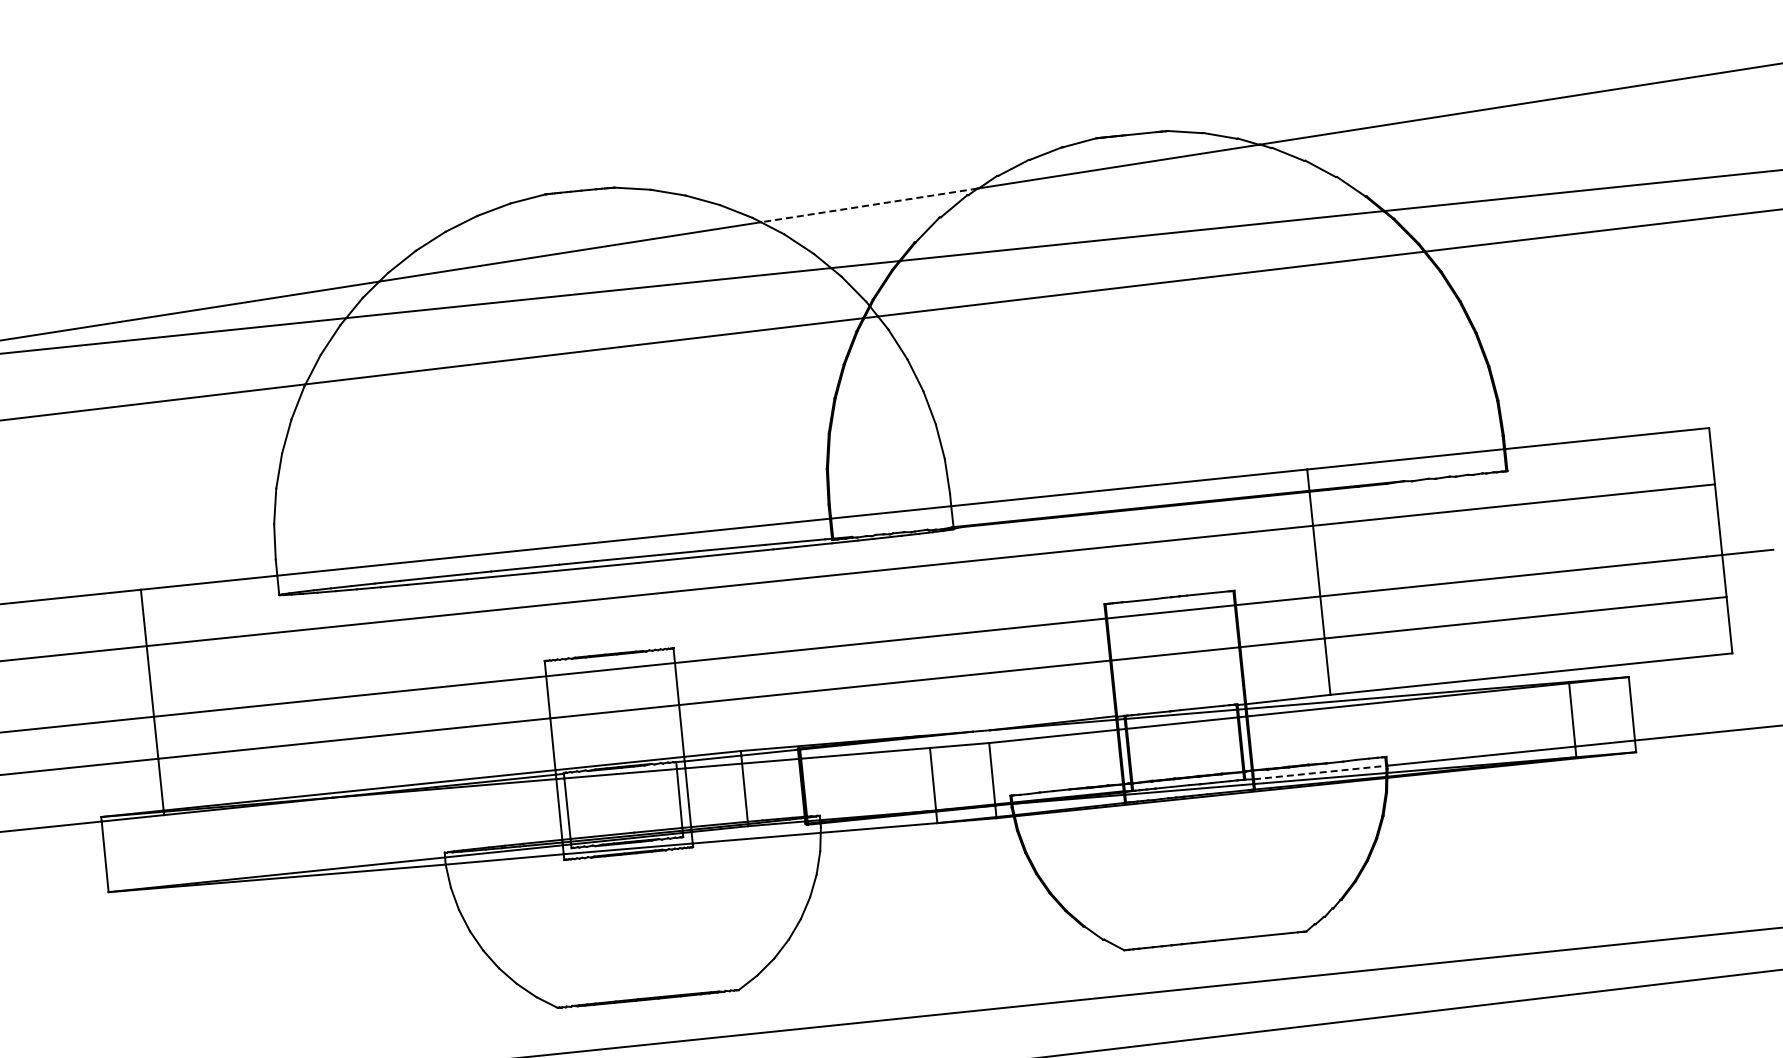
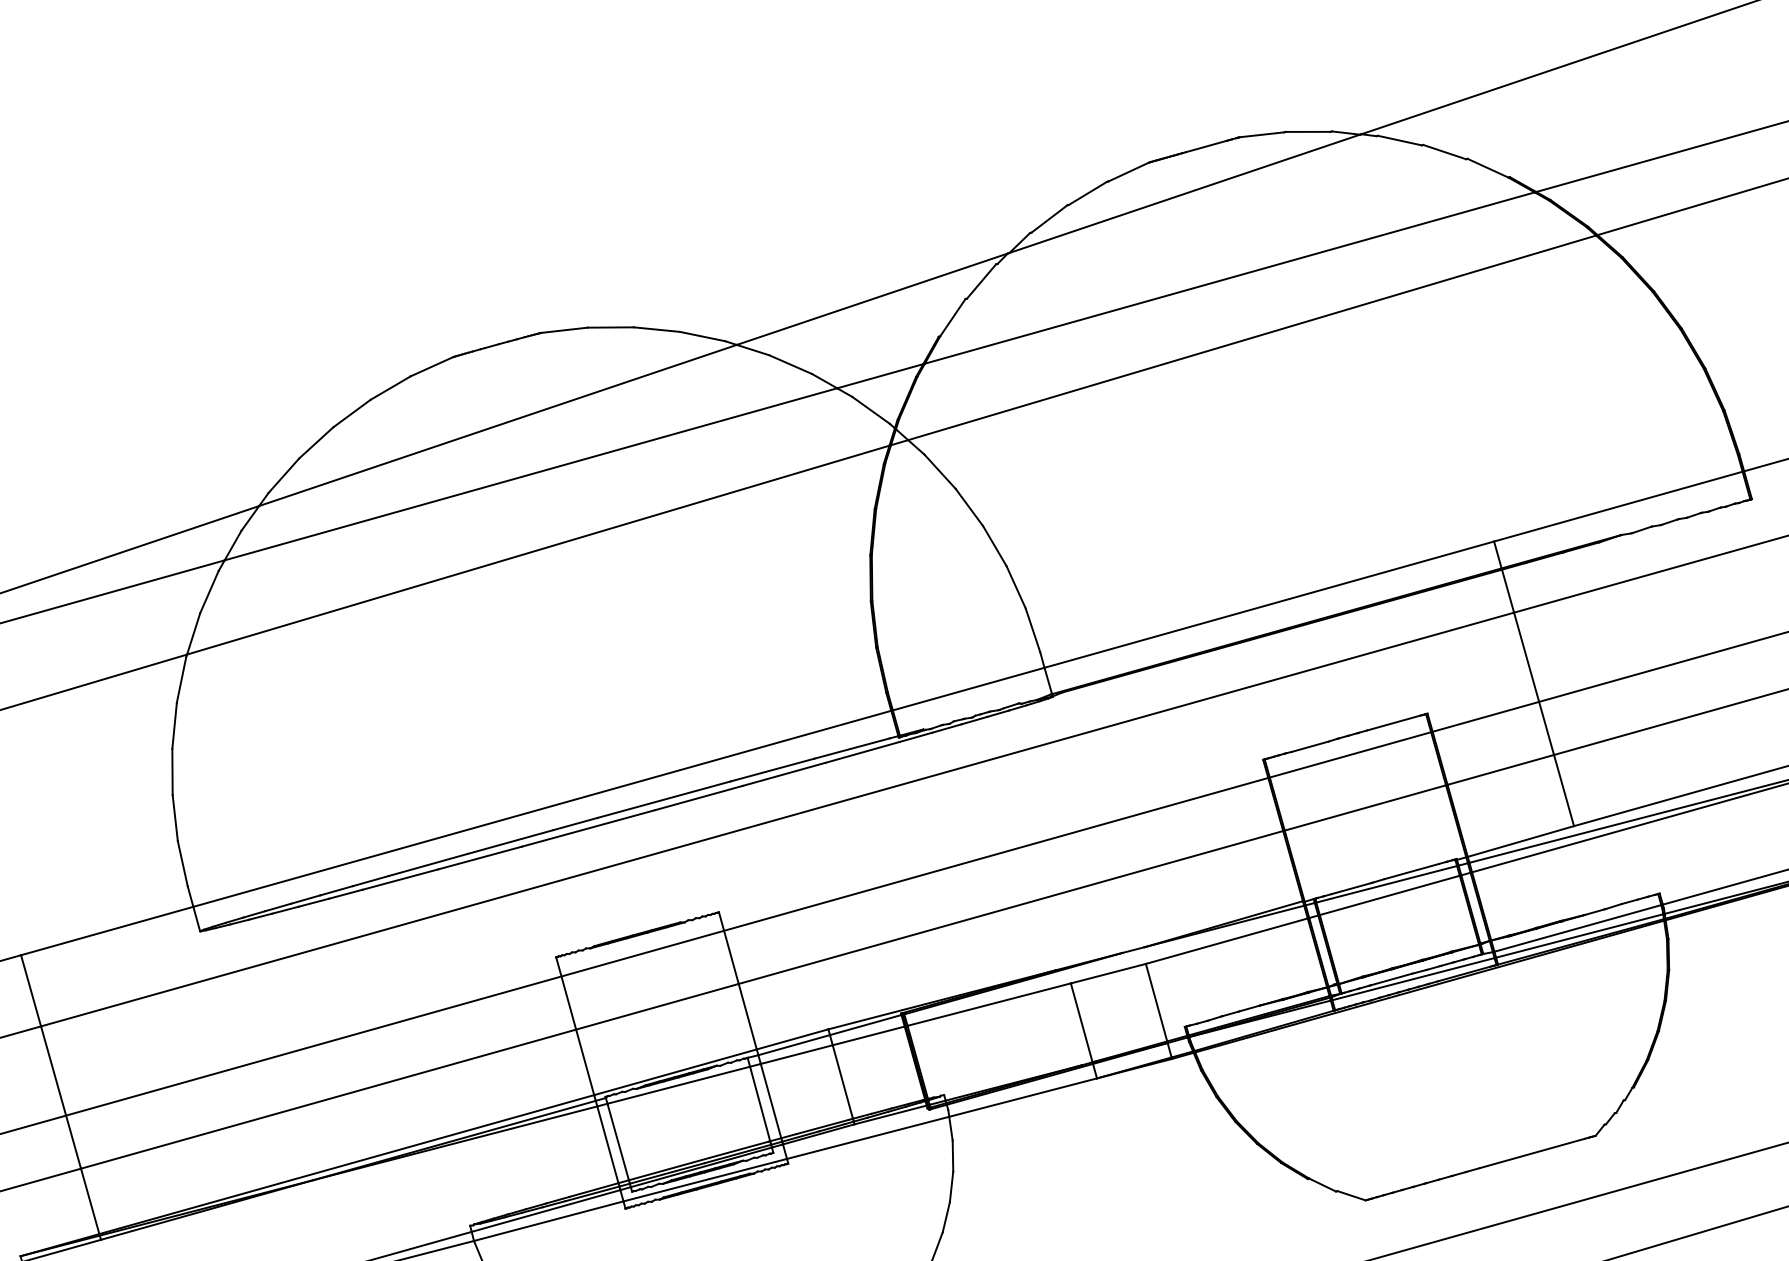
line: (869, 205) -> (872, 299), dashed -> solid
line: (1320, 772) -> (1578, 928), dashed -> solid

